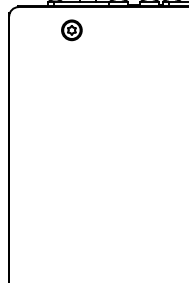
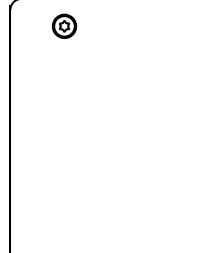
part: (71, 30) -> (64, 26), moved

